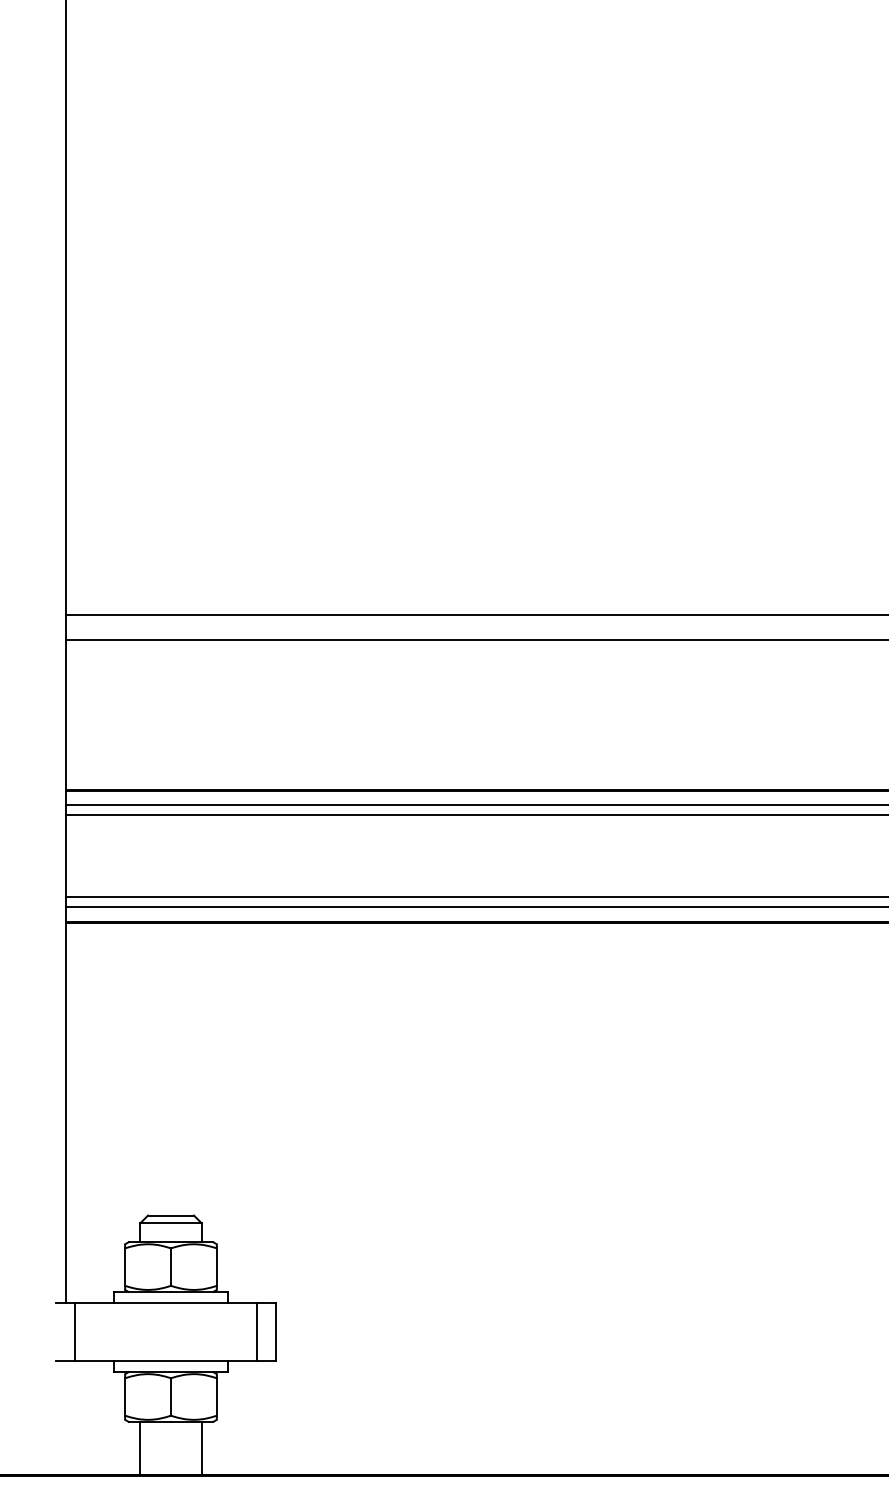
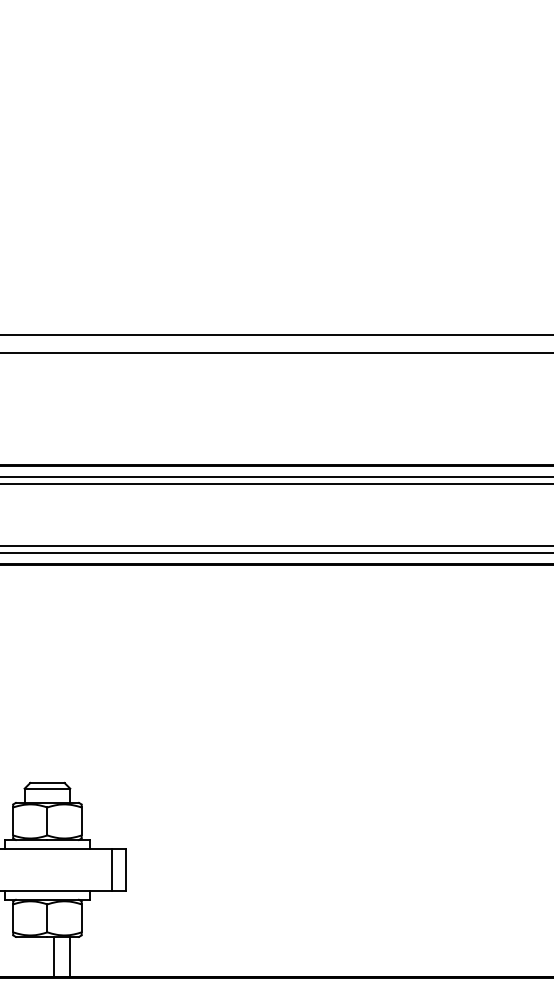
line: (140, 1448) -> (53, 956), moved

